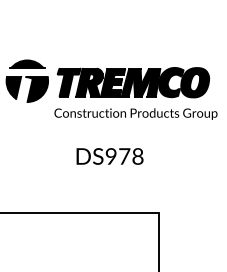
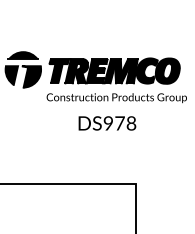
text: (109, 156) -> (106, 123), moved

